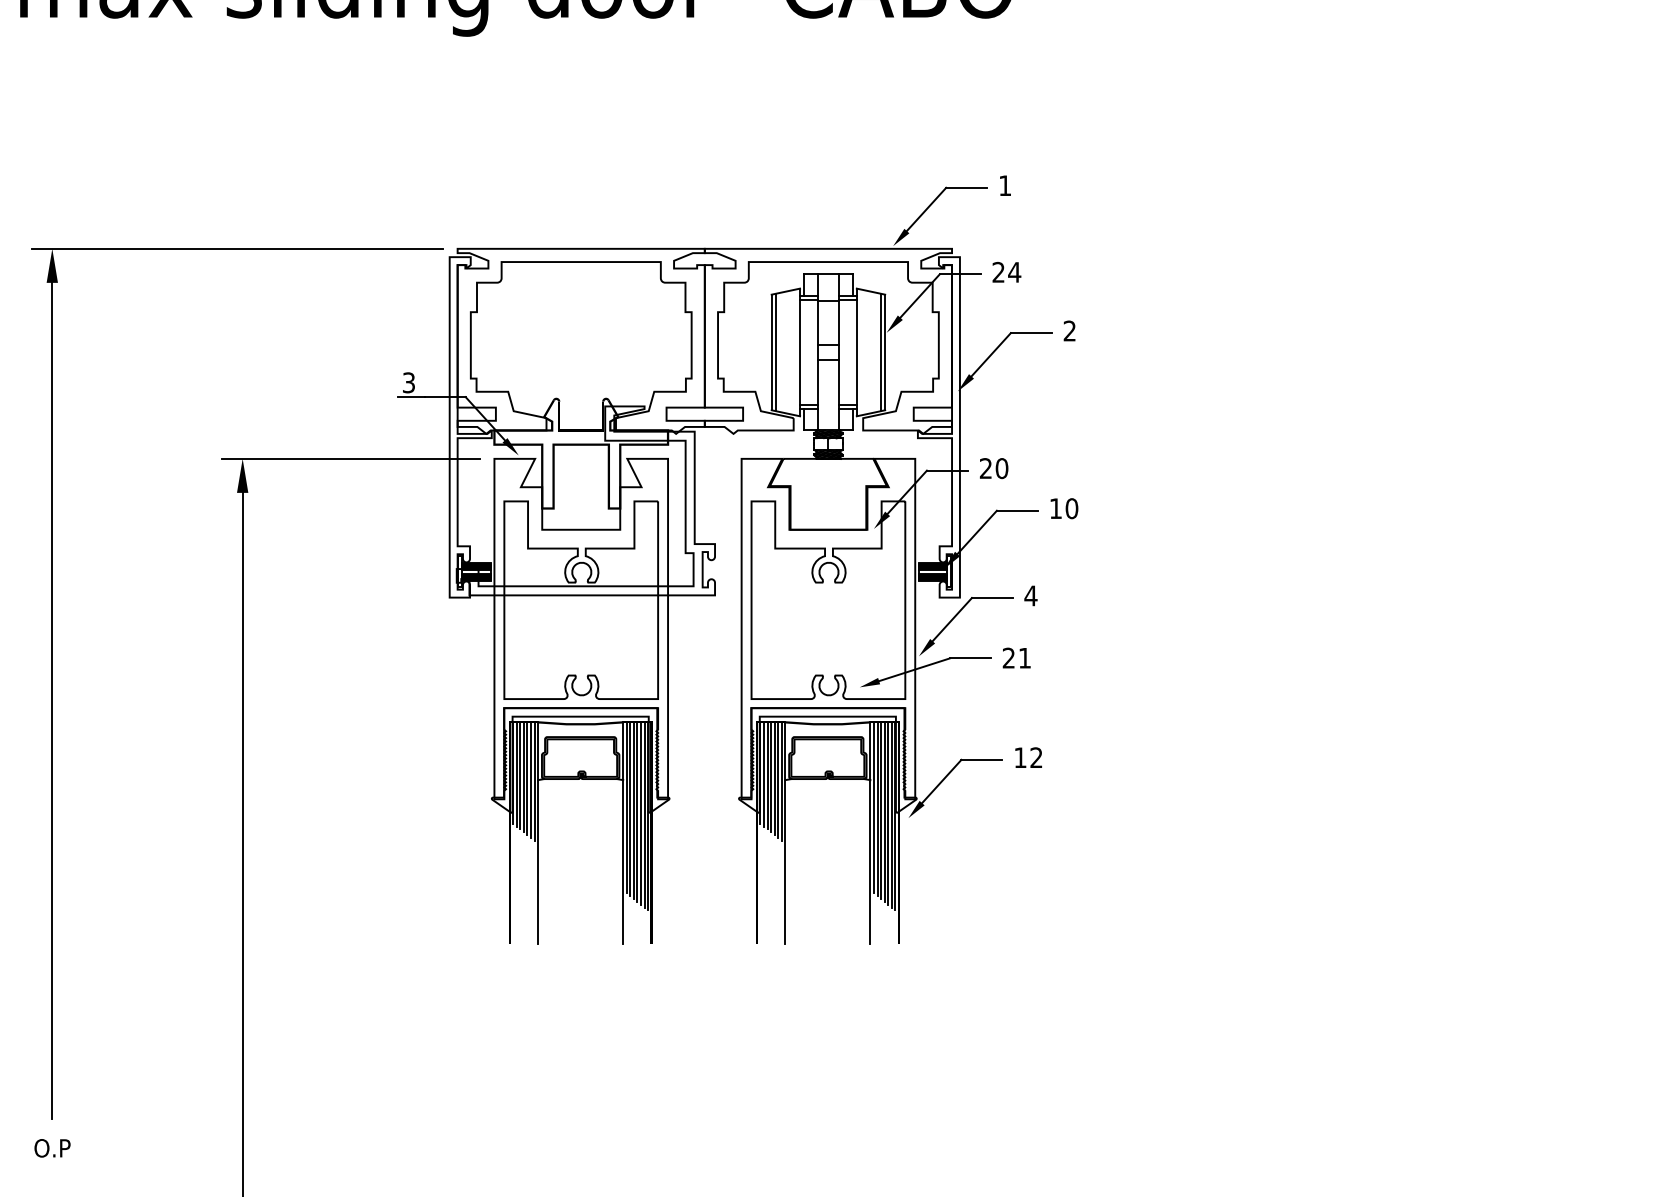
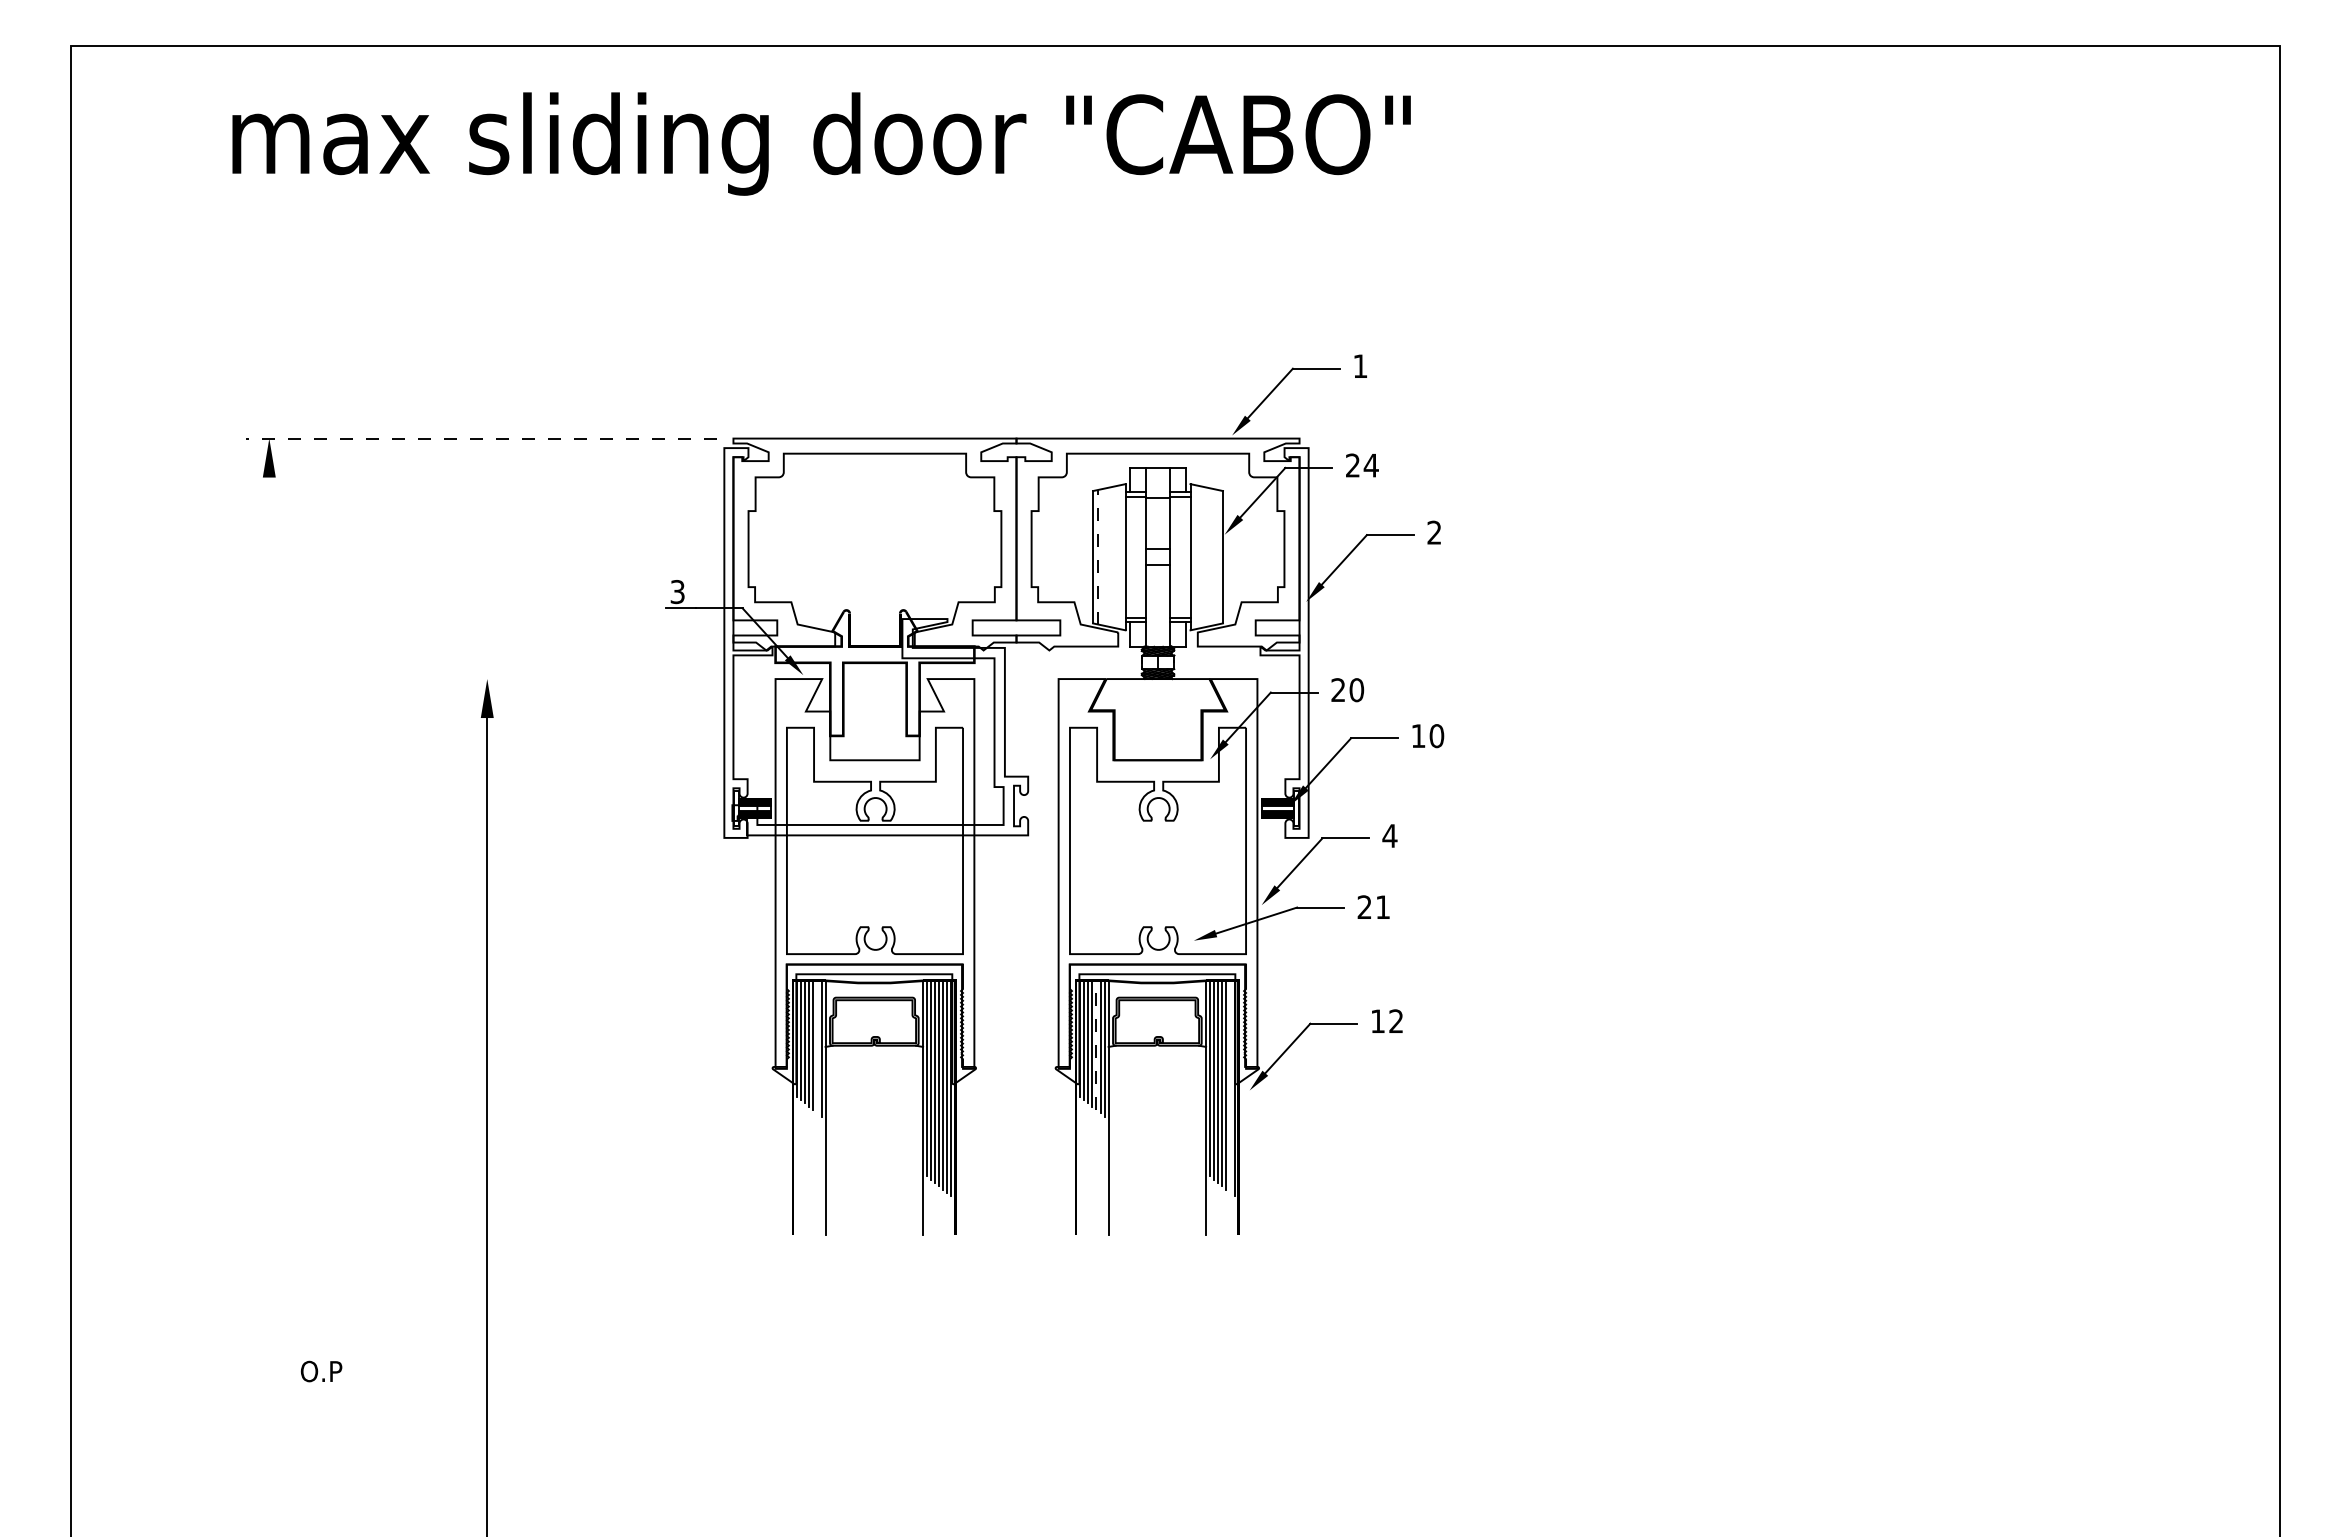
line: (237, 248) -> (481, 438), solid -> dashed
line: (776, 351) -> (1098, 556), solid -> dashed
line: (880, 351) -> (1217, 556), removed
line: (351, 459) -> (611, 679), removed
line: (52, 700) -> (269, 955), removed
line: (774, 778) -> (1096, 1045), solid -> dashed
line: (531, 779) -> (817, 1046), removed
line: (891, 814) -> (1230, 1086), removed
text: (52, 1148) -> (321, 1371), moved

